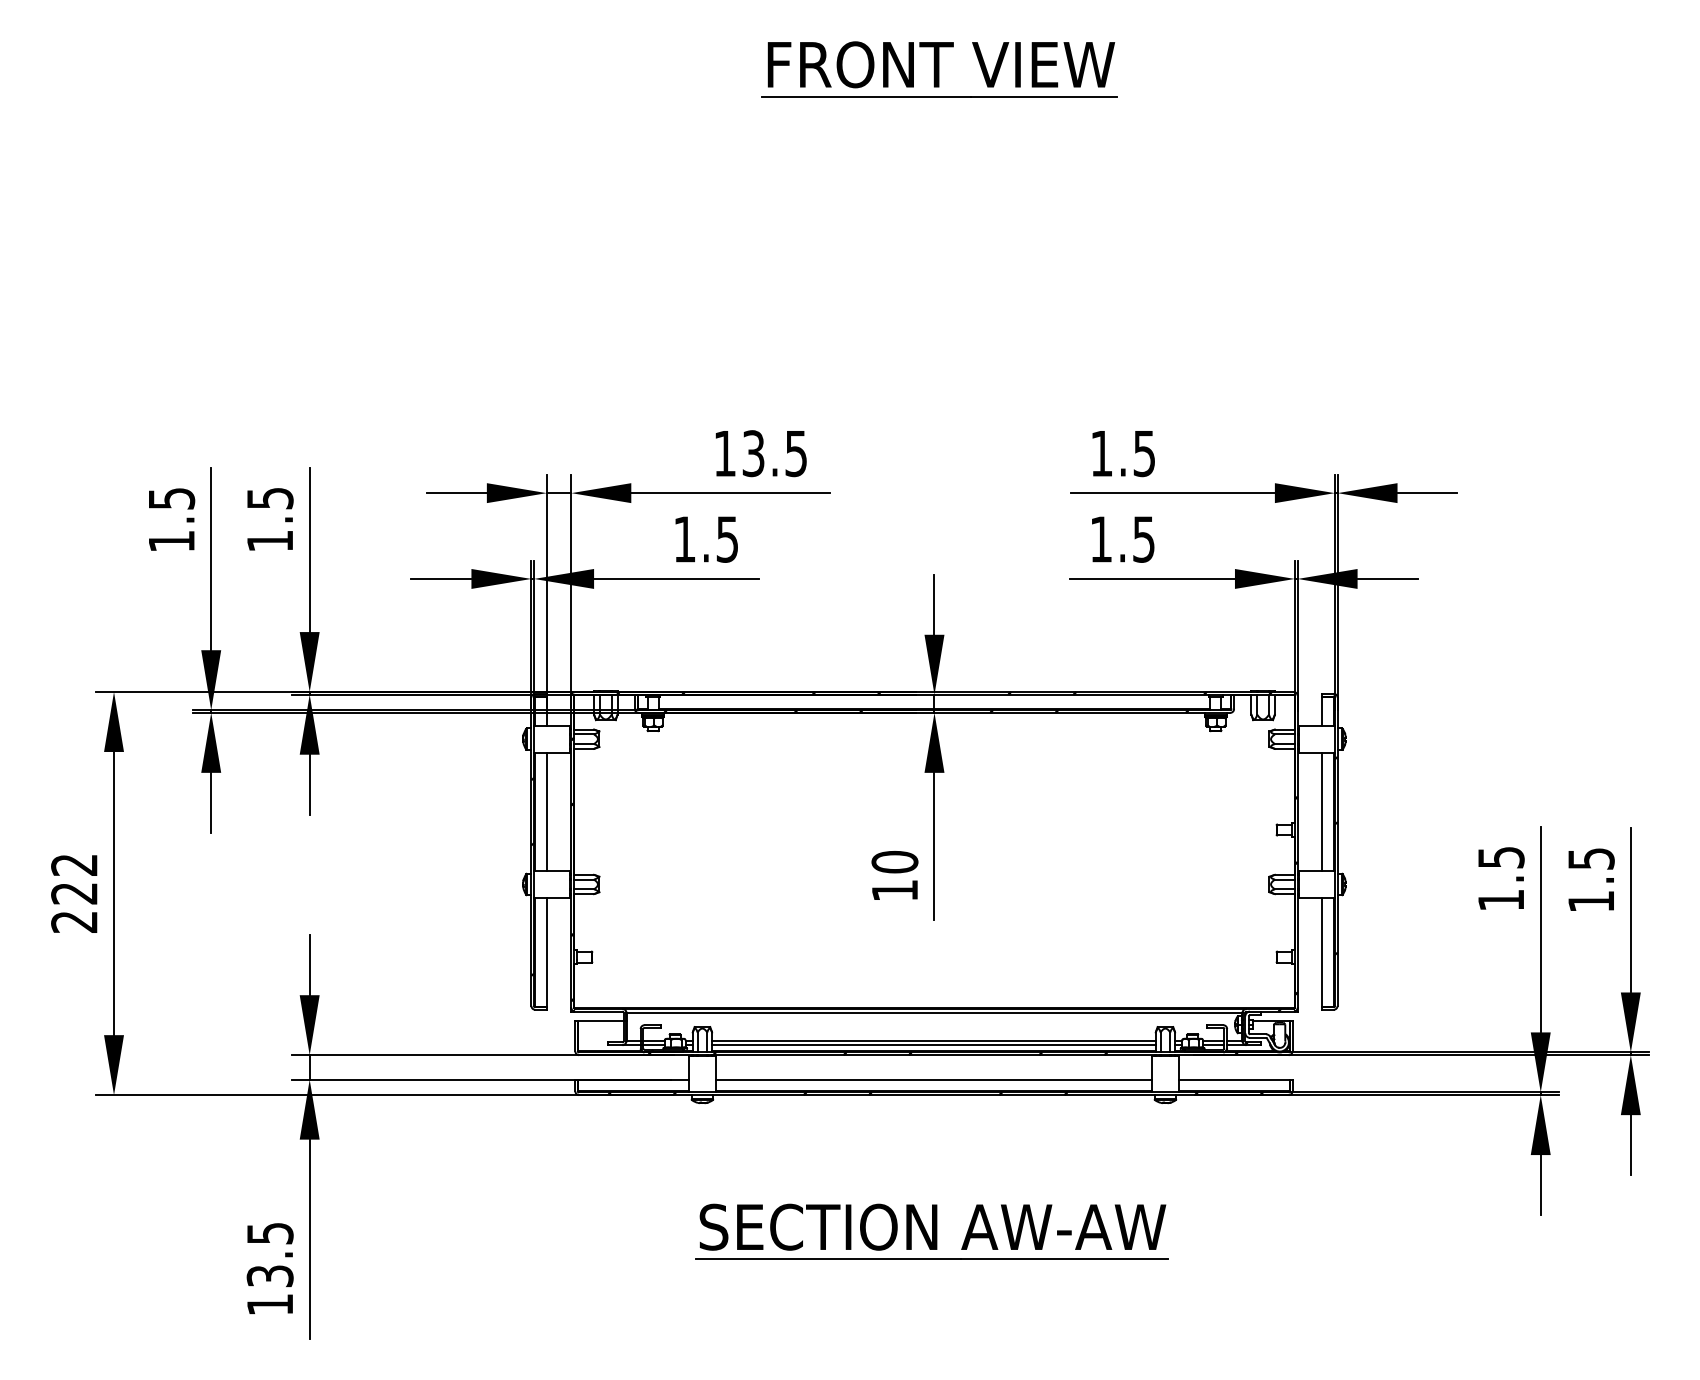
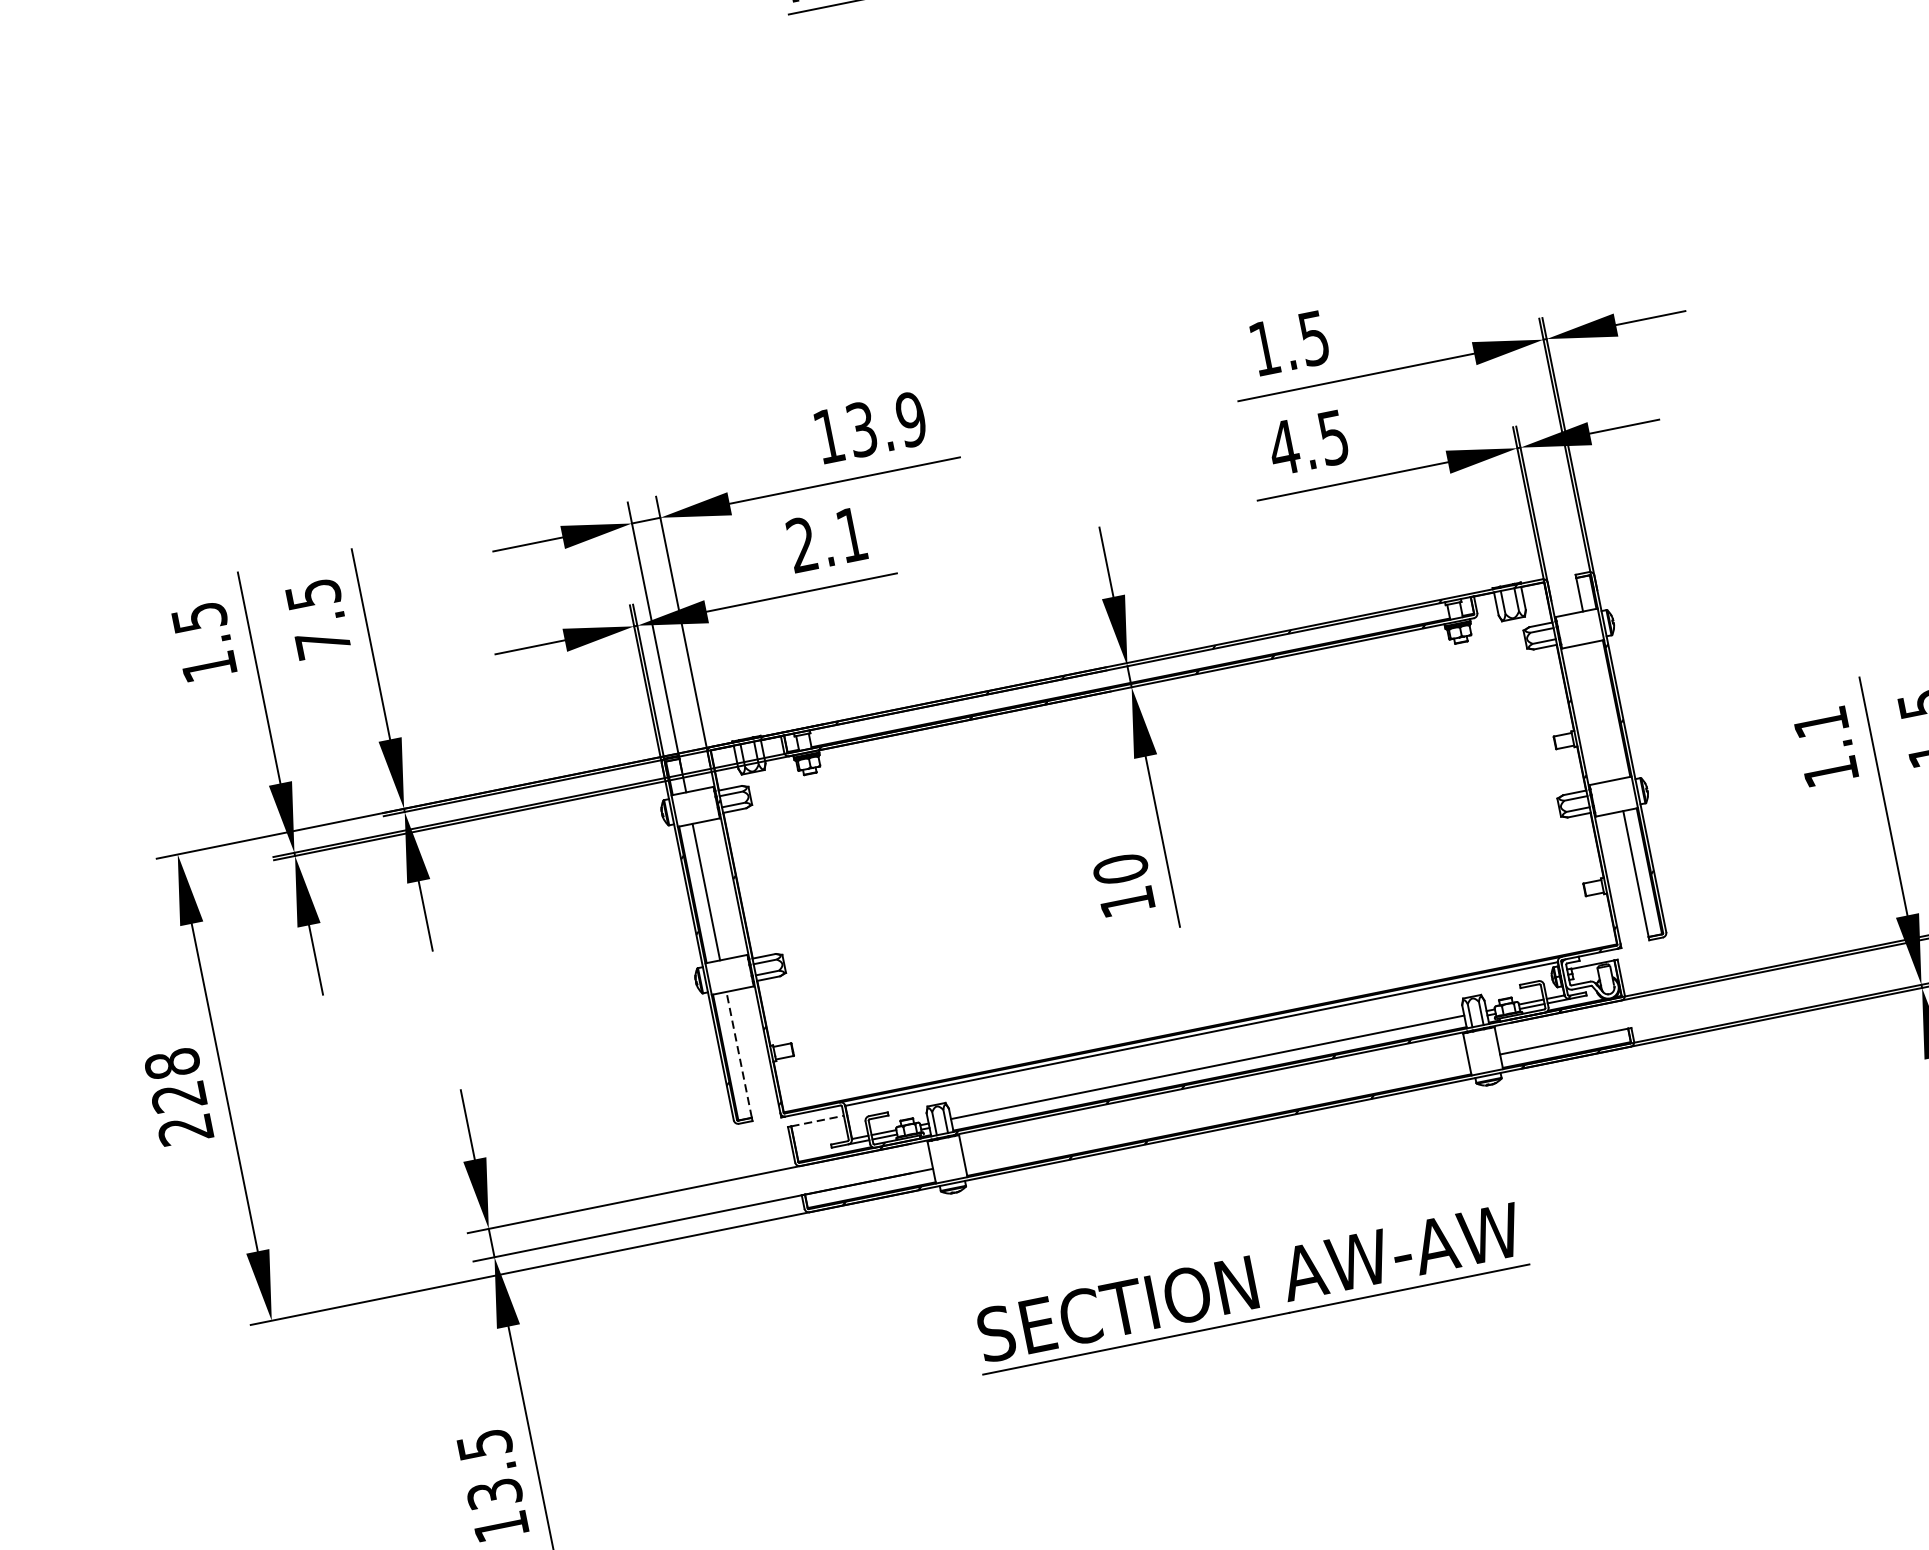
text: (796, 453) -> (911, 419), 13.5 -> 13.9
text: (705, 539) -> (826, 540), 1.5 -> 2.1
text: (1101, 539) -> (1284, 447), 1.5 -> 4.5
text: (269, 540) -> (322, 642), 1.5 -> 7.5
line: (1322, 811) -> (1603, 710), removed
text: (1501, 857) -> (1821, 722), 1.5 -> 1.1
text: (74, 864) -> (172, 1063), 222 -> 228
hatch: (934, 868) -> (1167, 867), removed
line: (546, 952) -> (738, 1054), solid -> dashed
line: (600, 1020) -> (817, 1120), solid -> dashed
line: (933, 1045) -> (1208, 1072), removed
line: (933, 1079) -> (1216, 1111), removed

